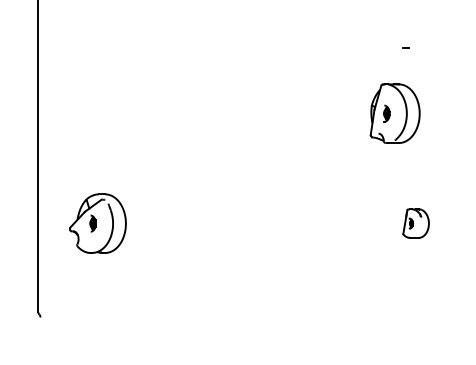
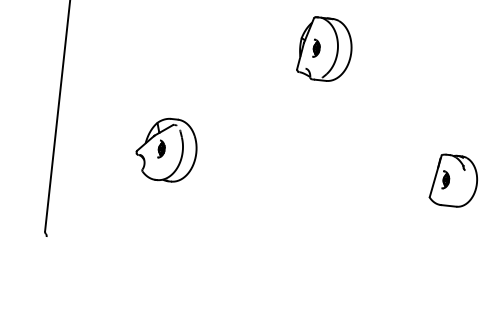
part: (394, 113) -> (324, 49), moved
part: (97, 223) -> (166, 149), moved
part: (415, 223) -> (453, 180), size x1.67

